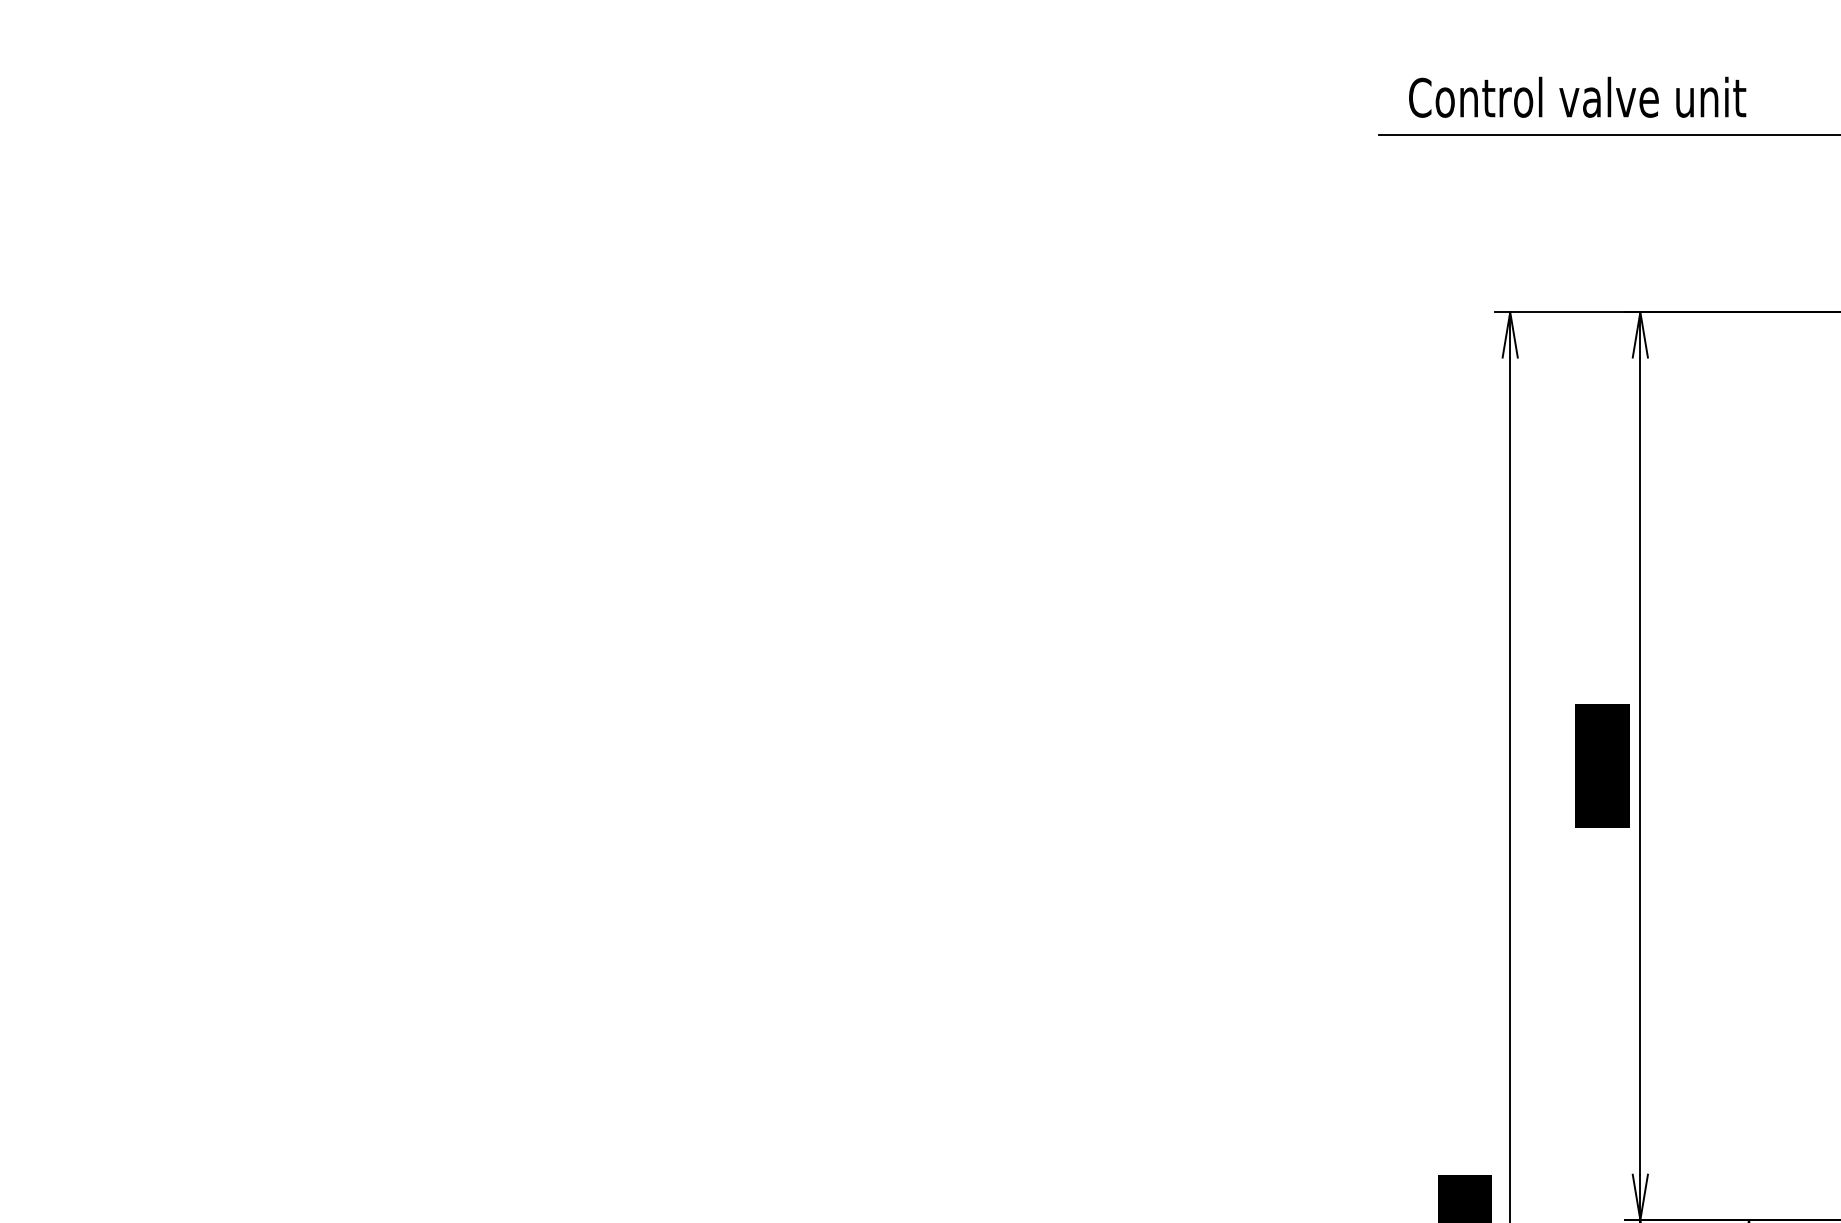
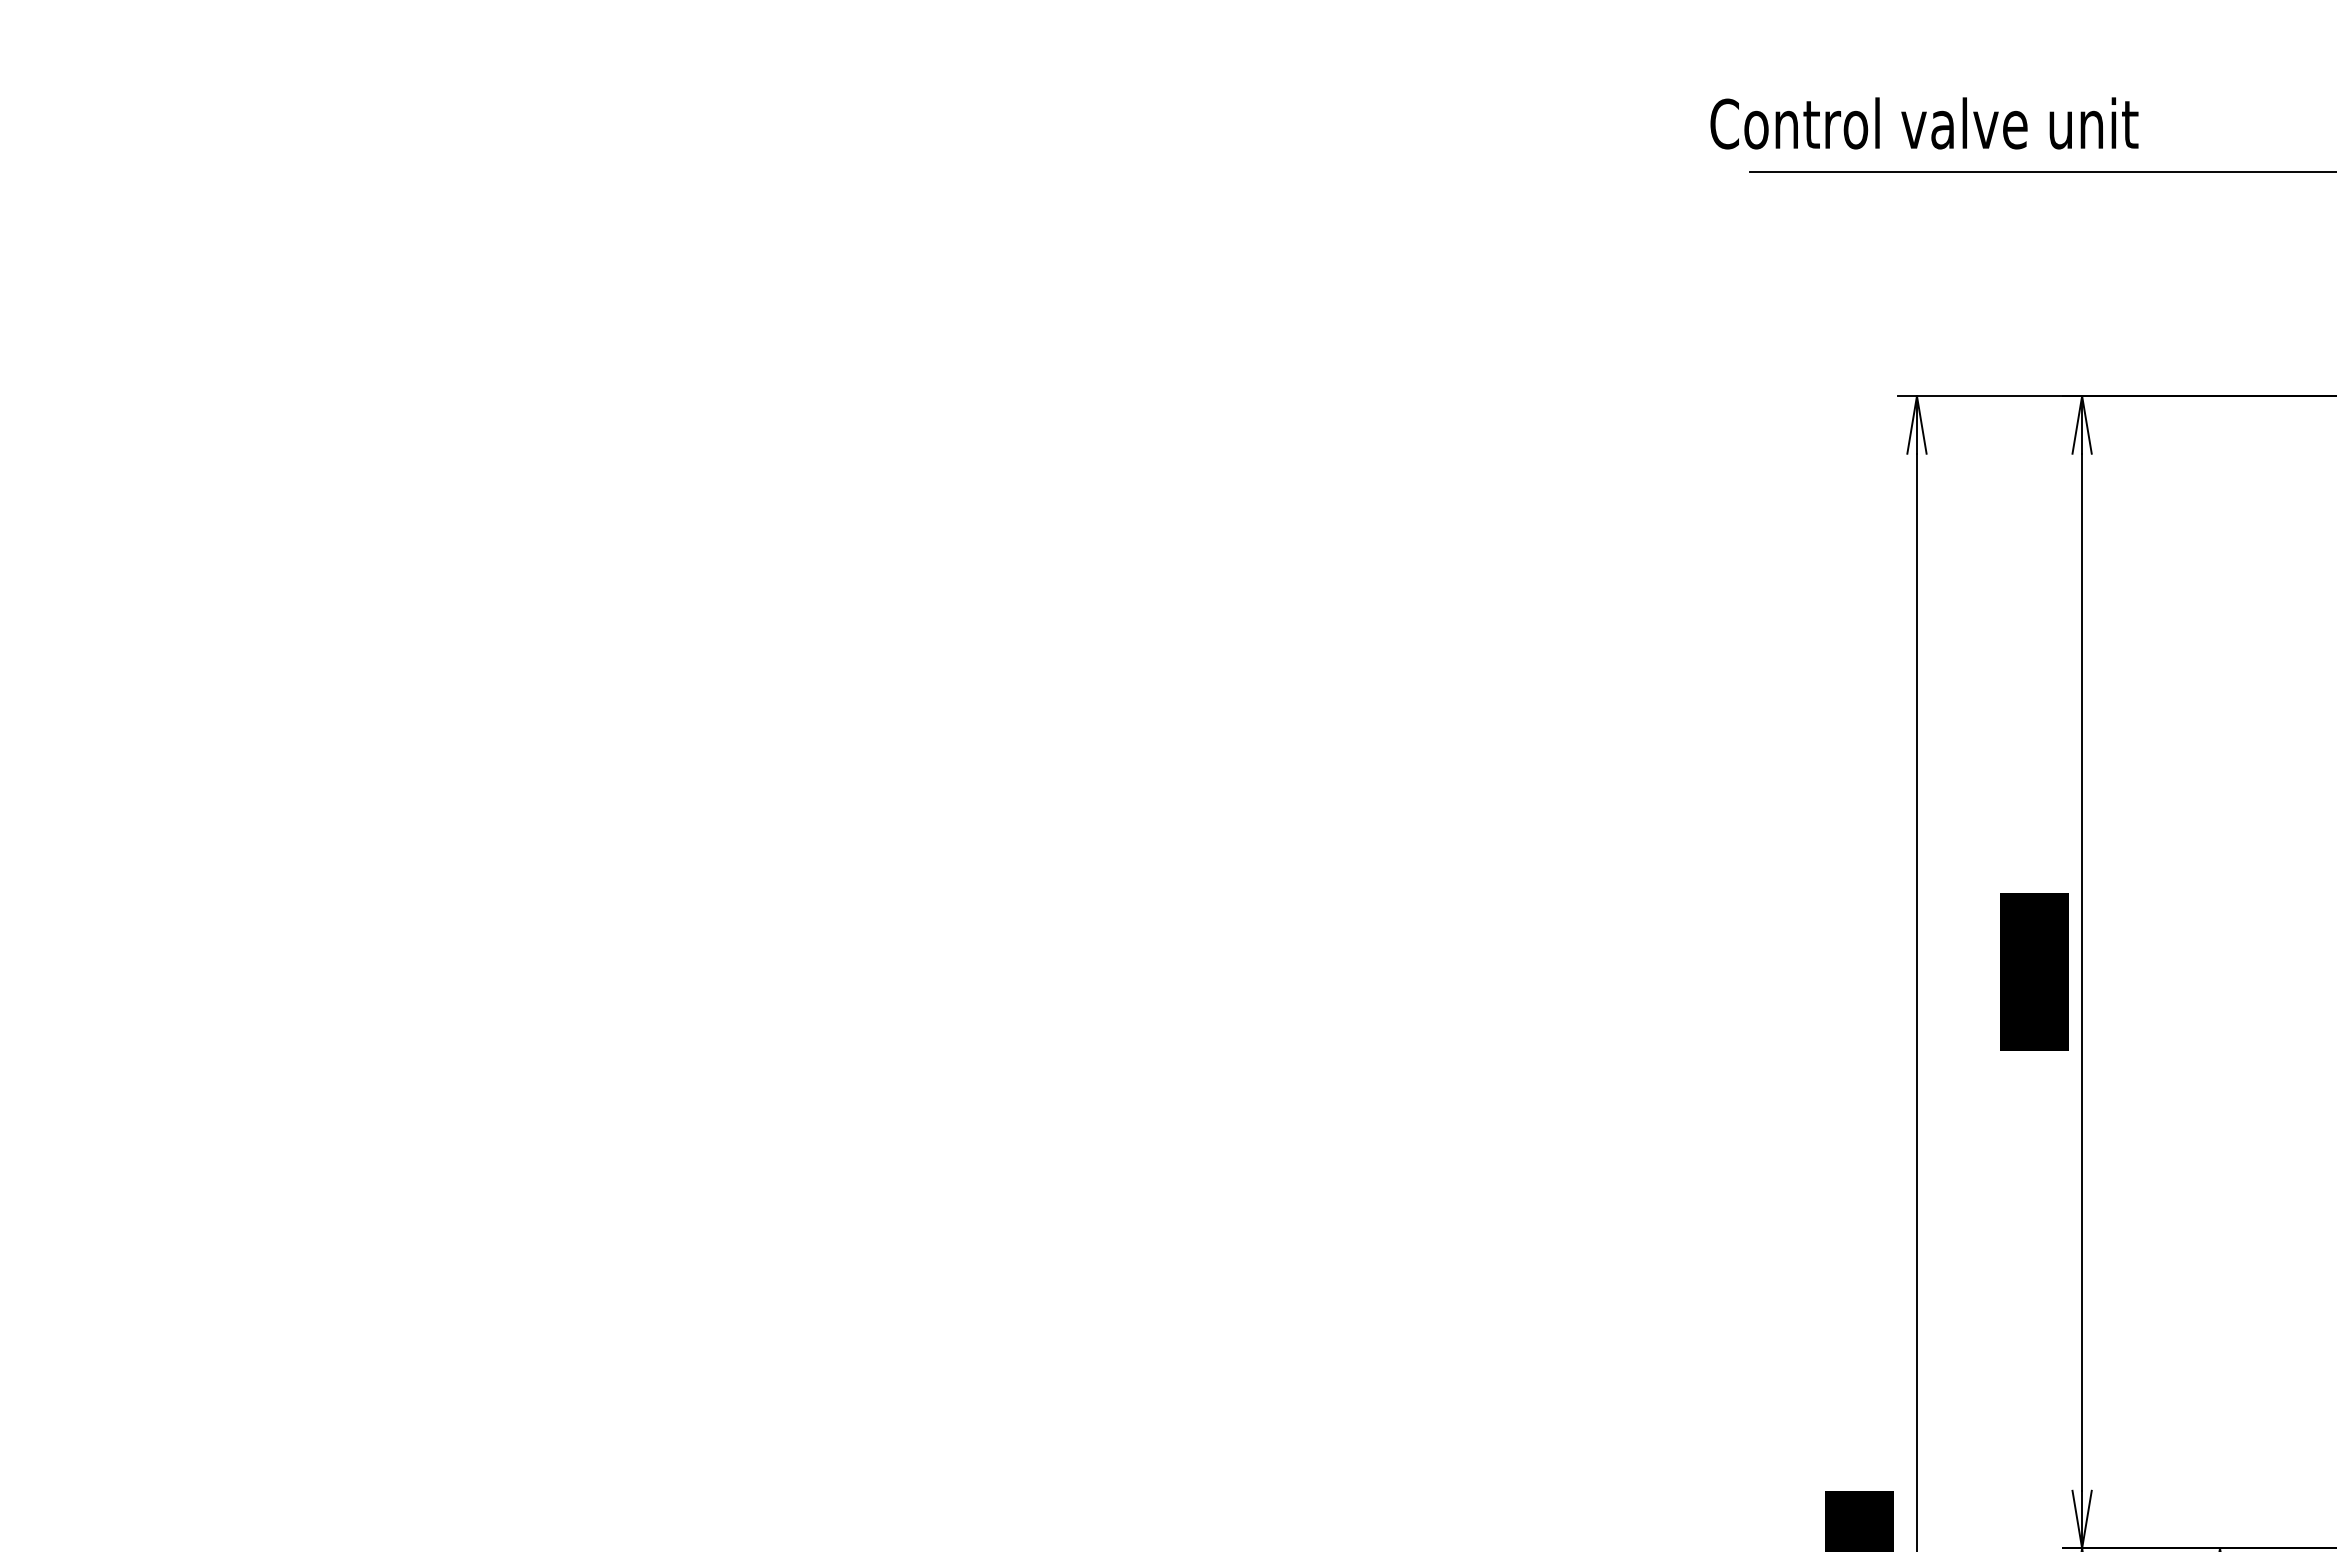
text: (1577, 97) -> (1924, 123), moved

